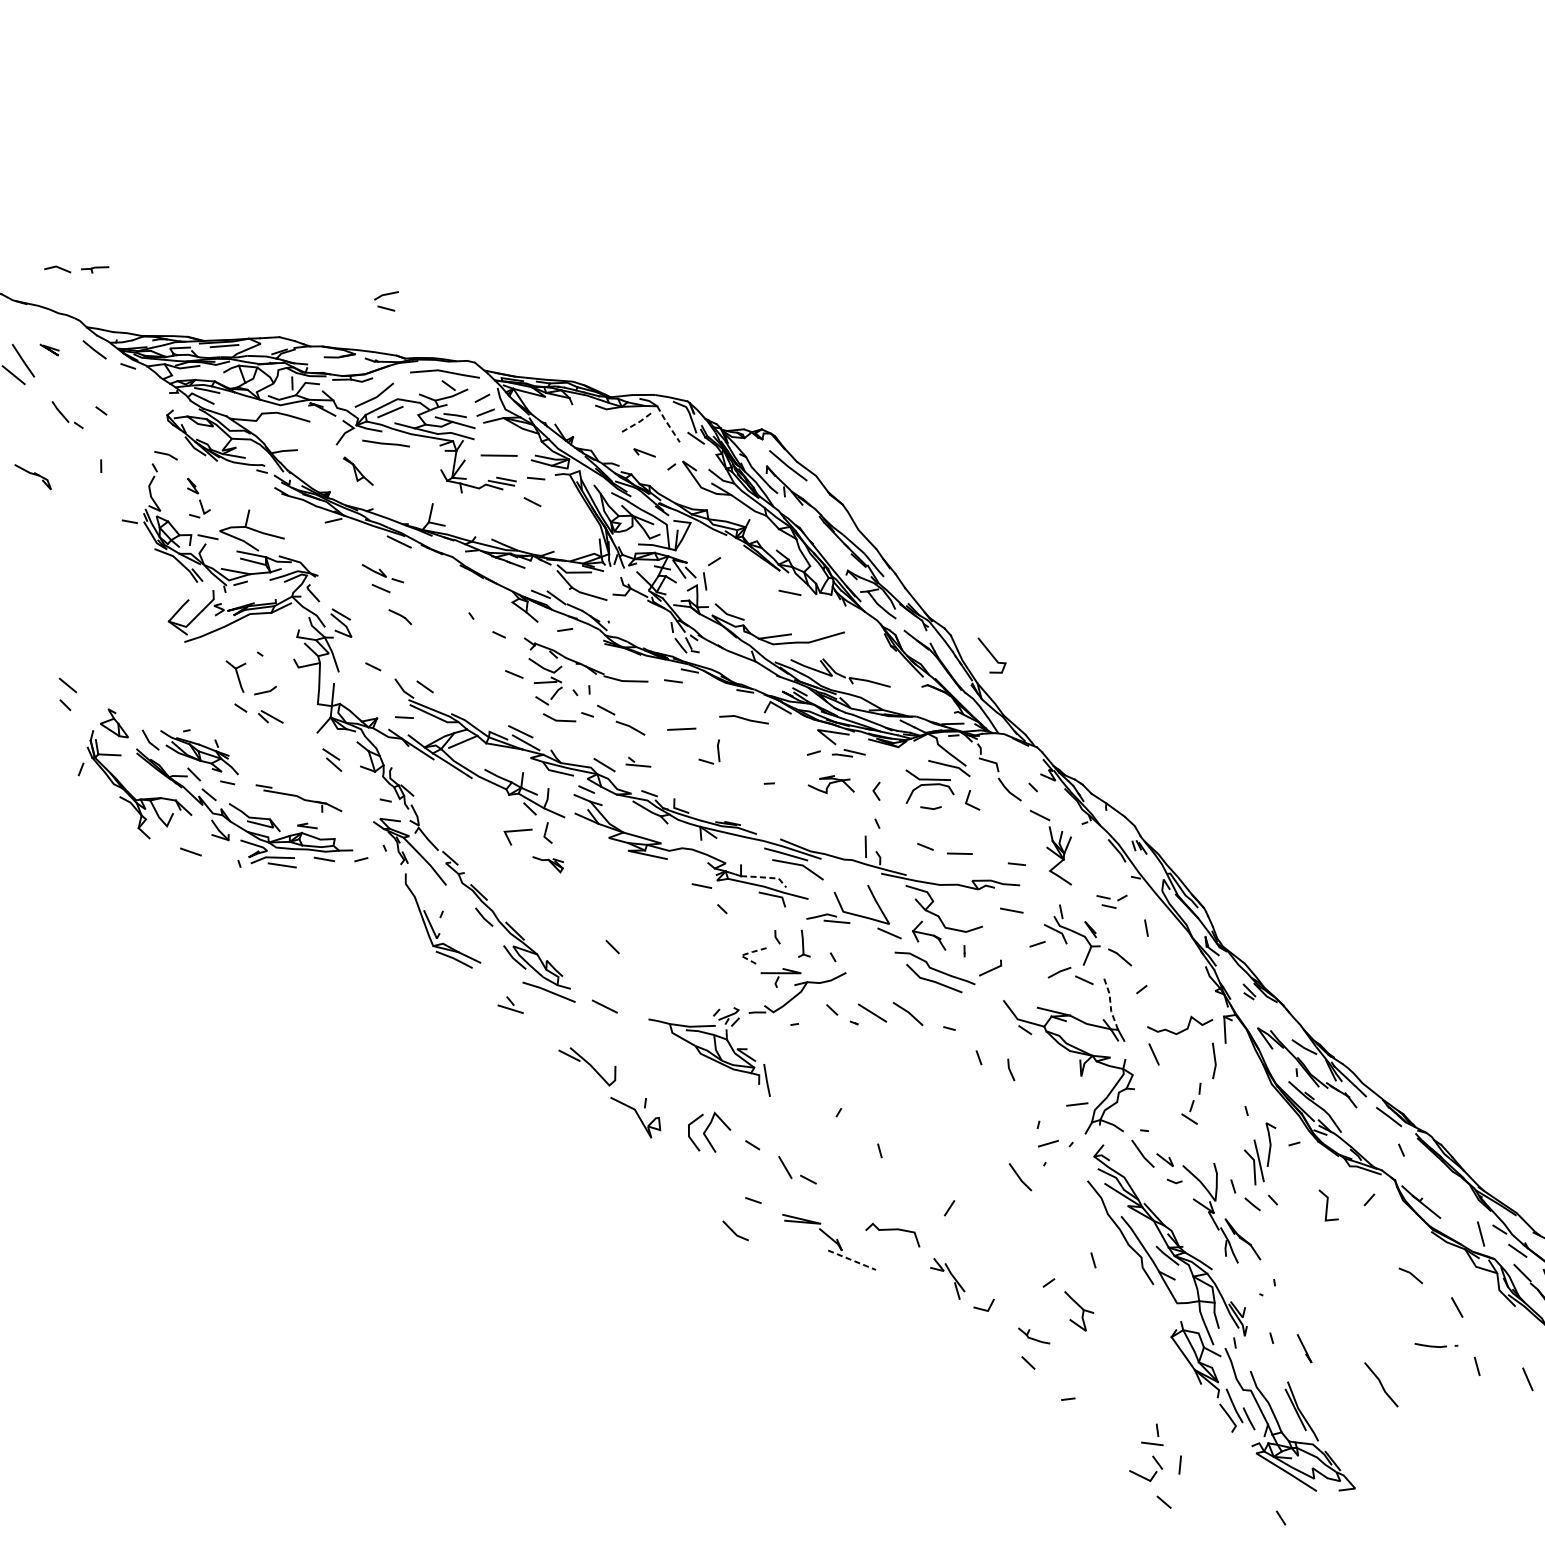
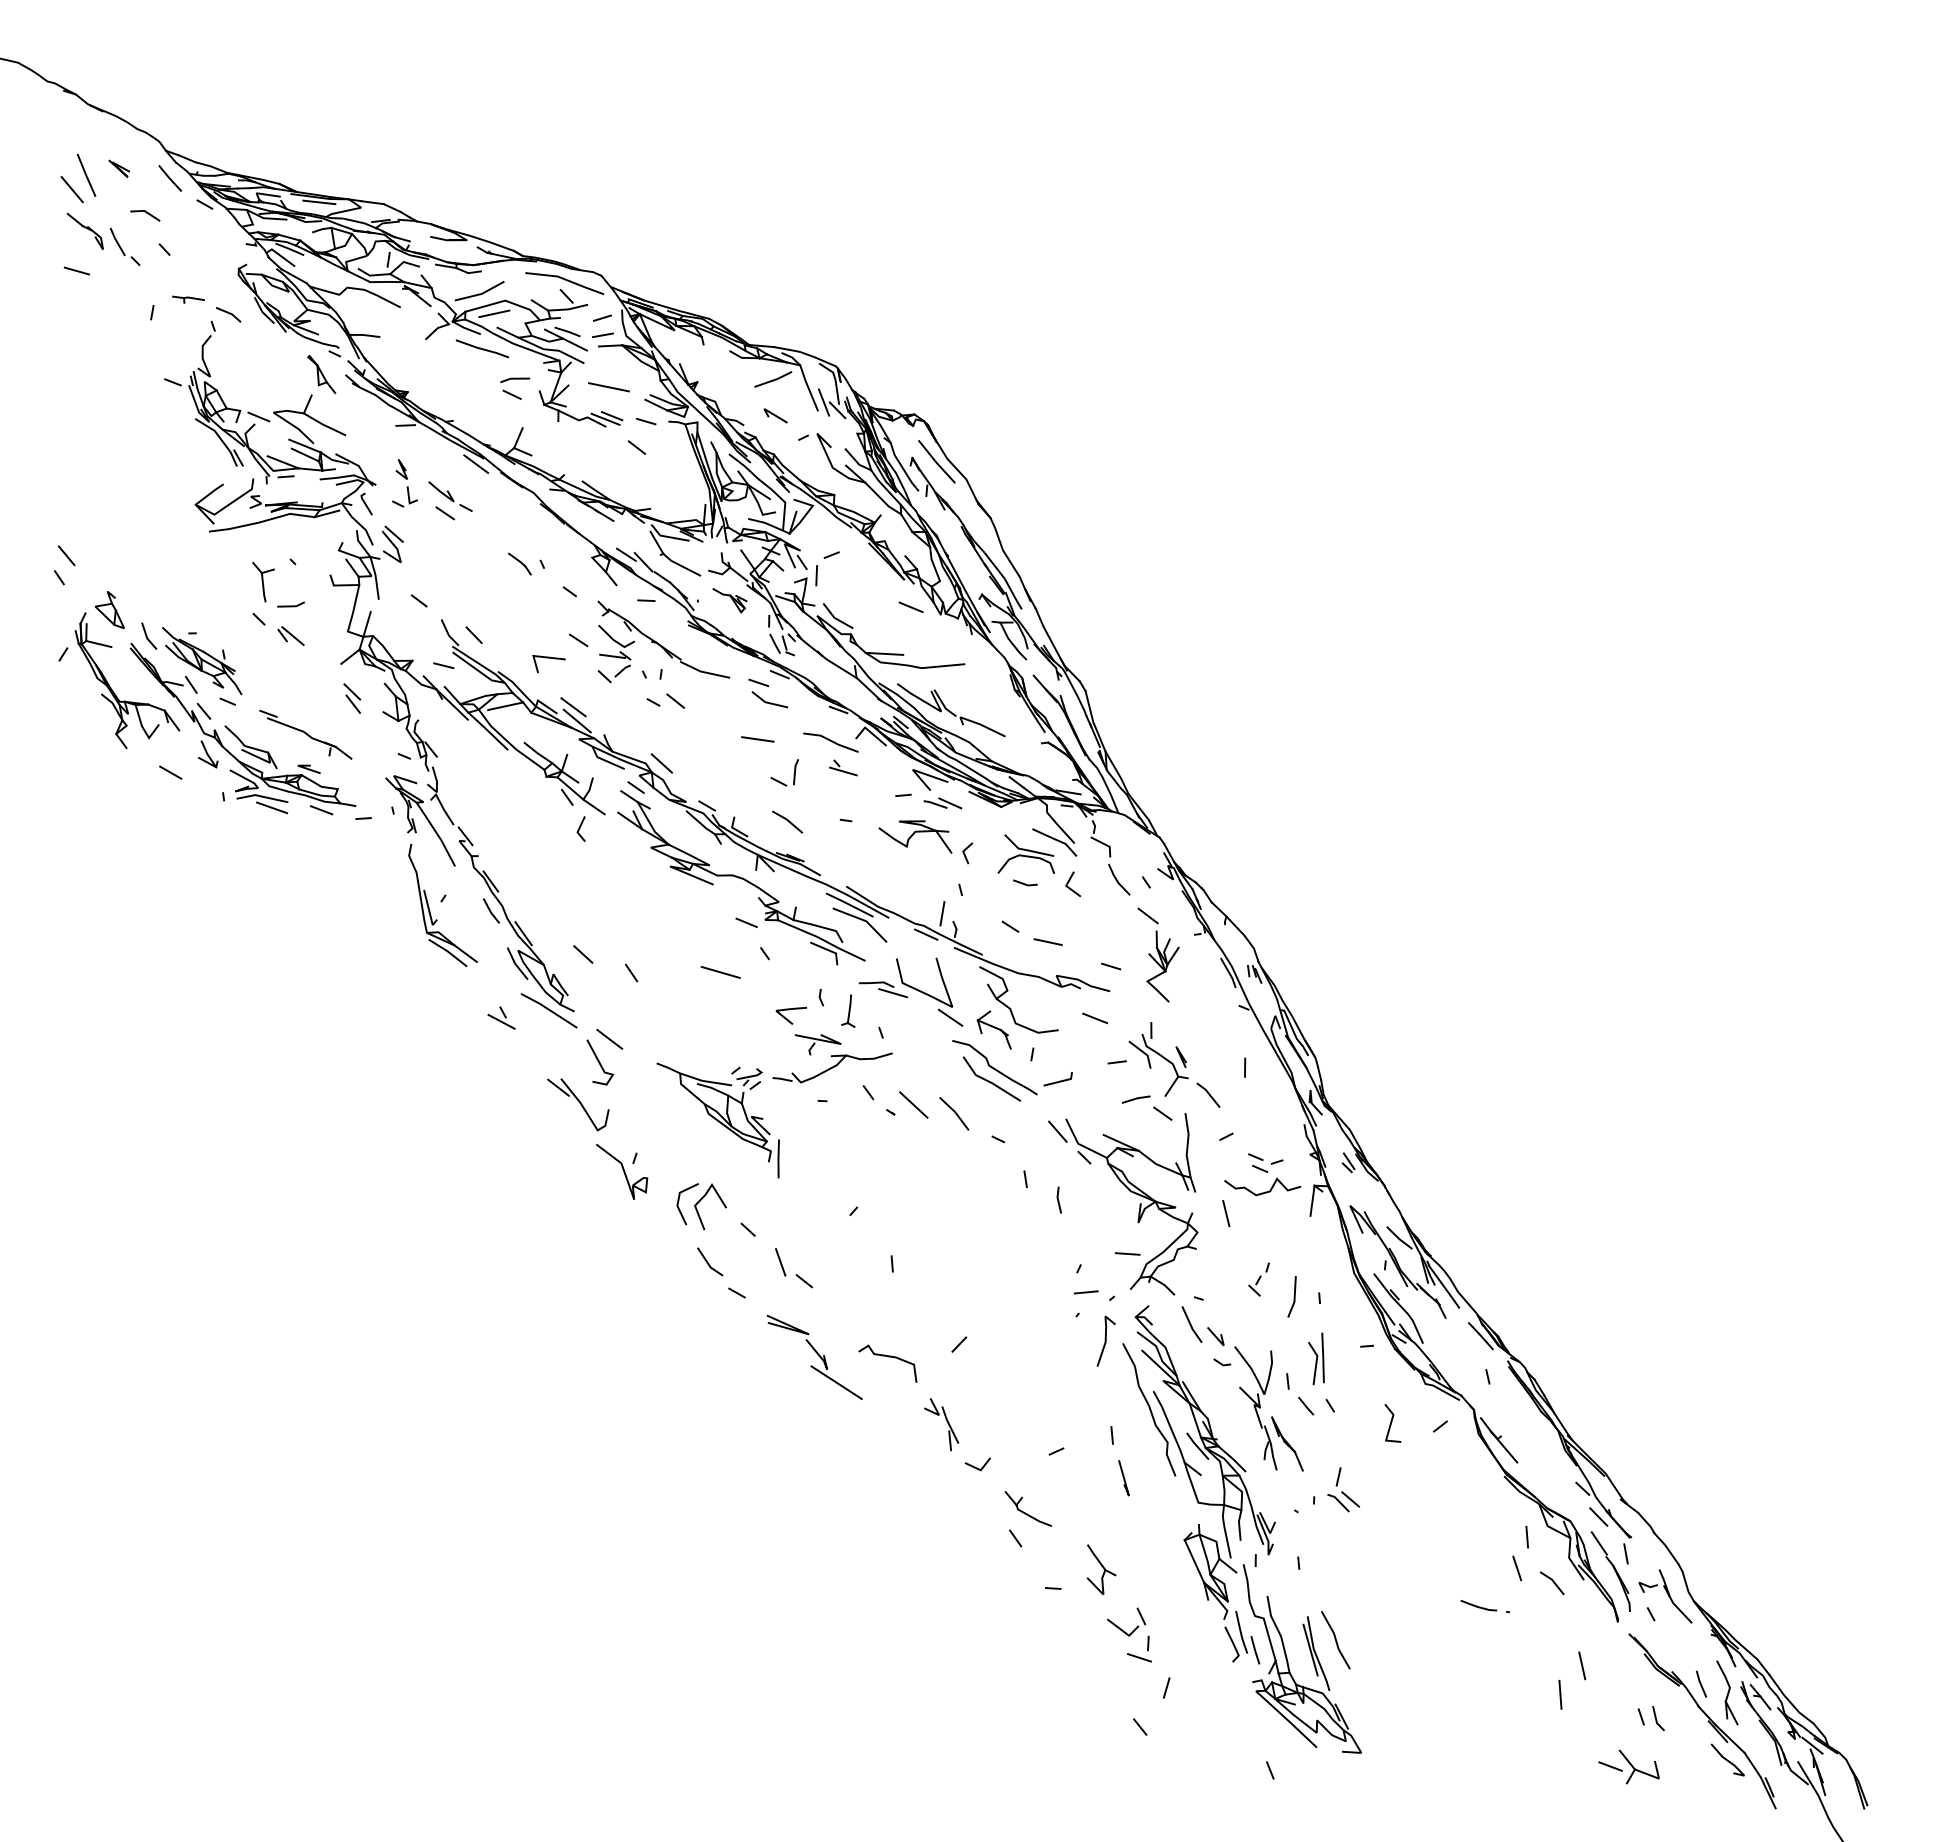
line: (58, 268) -> (146, 213), moved
part: (95, 269) -> (188, 299), moved
part: (388, 307) -> (514, 394), moved
line: (637, 423) -> (774, 380), dashed -> solid
line: (667, 424) -> (808, 388), dashed -> solid
line: (682, 433) -> (823, 402), added
line: (30, 442) -> (76, 270), added
part: (358, 471) -> (321, 374), moved
part: (32, 476) -> (84, 230), moved
part: (196, 497) -> (404, 483), moved
part: (399, 616) -> (519, 563), moved
line: (993, 655) -> (600, 1062), moved
line: (557, 719) -> (767, 701), moved
line: (630, 727) -> (787, 821), moved
part: (637, 762) -> (843, 767), moved
part: (830, 785) -> (915, 836), size x1.43
line: (517, 831) -> (548, 658), moved
part: (548, 864) -> (729, 600), moved
line: (855, 866) -> (926, 934), added
line: (766, 877) -> (822, 927), dashed -> solid
part: (1112, 900) -> (1265, 1162), moved
line: (687, 931) -> (720, 971), added
line: (569, 939) -> (583, 954), added
line: (745, 954) -> (781, 1010), dashed -> solid
line: (1110, 1003) -> (1187, 1145), dashed -> solid
line: (998, 1012) -> (1057, 1131), added
line: (1214, 1060) -> (1293, 1296), moved
part: (1191, 1105) -> (1258, 1279), size x0.71
line: (1270, 1143) -> (1105, 1340), moved
line: (1020, 1177) -> (1046, 1324), removed
line: (734, 1231) -> (708, 1262), moved
line: (1481, 1233) -> (1560, 1694), moved
line: (852, 1259) -> (837, 1382), dashed -> solid
part: (1297, 1268) -> (1343, 1489), added
line: (1412, 1275) -> (1553, 1583), moved
part: (1080, 1310) -> (1101, 1569), moved
part: (1033, 1335) -> (1027, 1508), size x1.43
line: (1304, 1348) -> (1123, 1478), moved
line: (1476, 1366) -> (1526, 1536), moved
line: (1381, 1385) -> (1335, 1640), moved
part: (1142, 1476) -> (1121, 1628), moved

